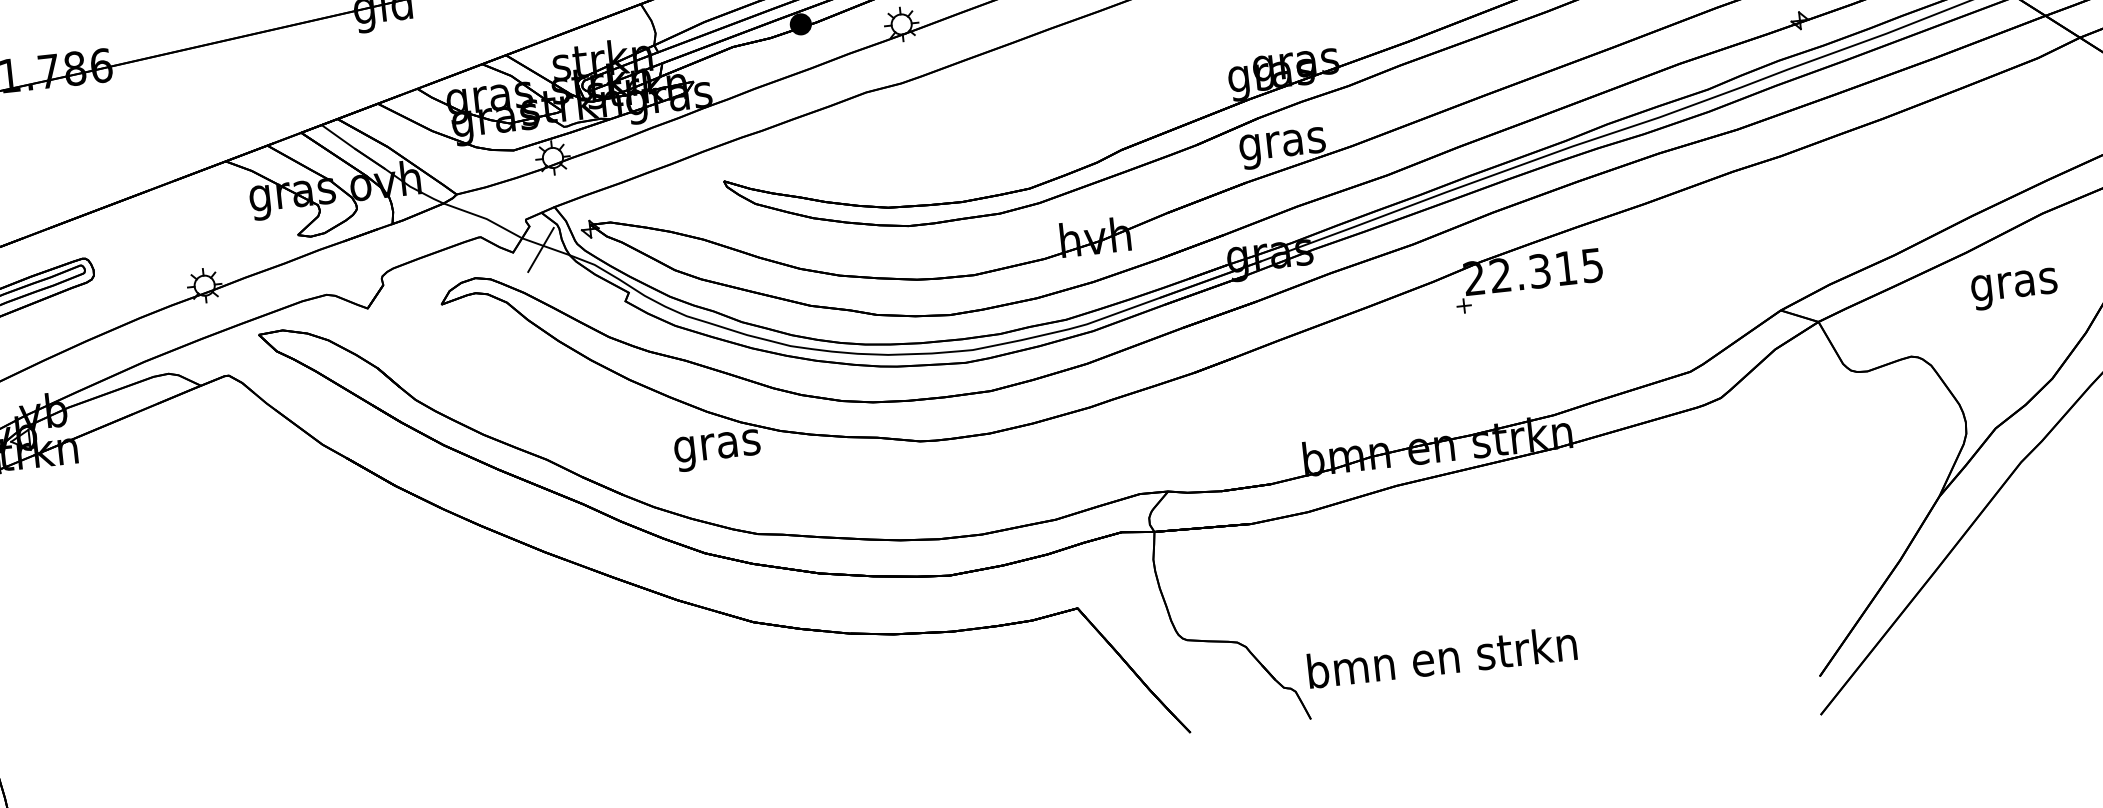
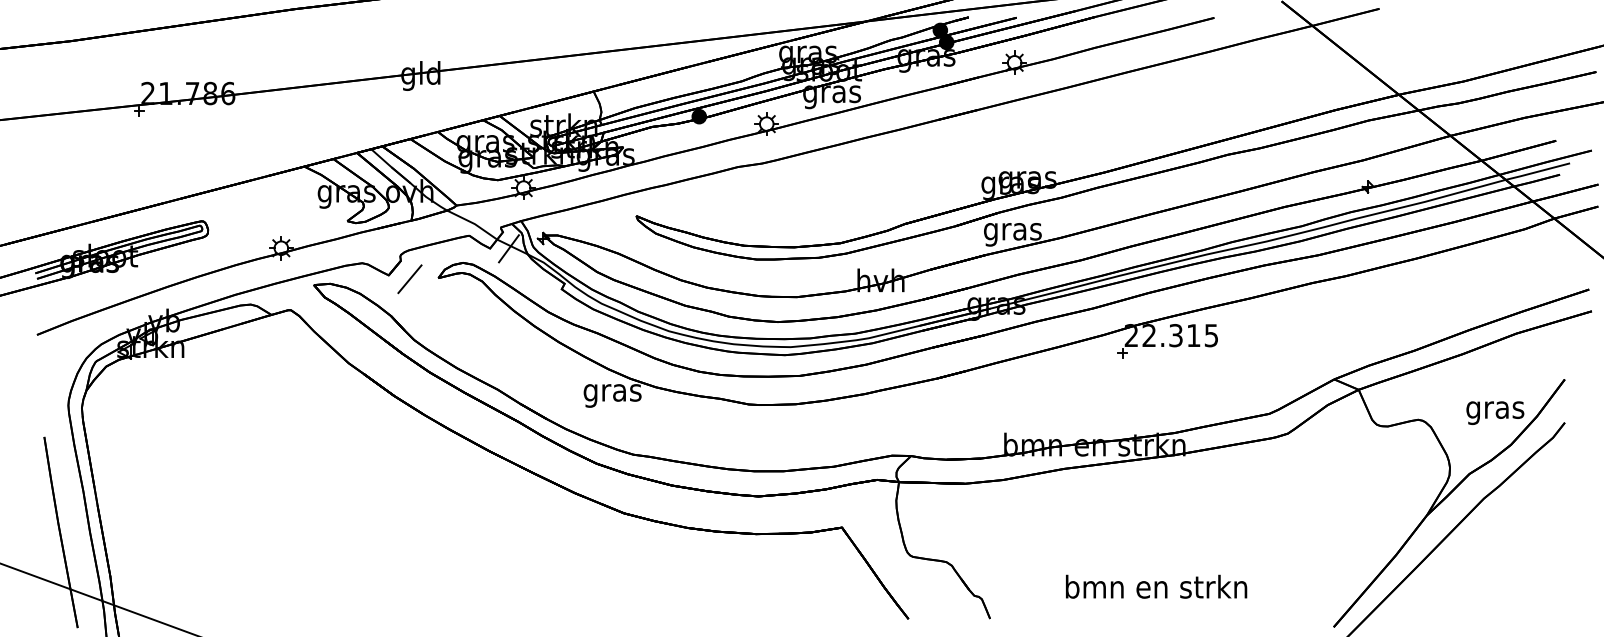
text: (2014, 288) -> (1495, 412), moved
line: (399, 311) -> (409, 279), added
text: (1442, 656) -> (1156, 586), moved

